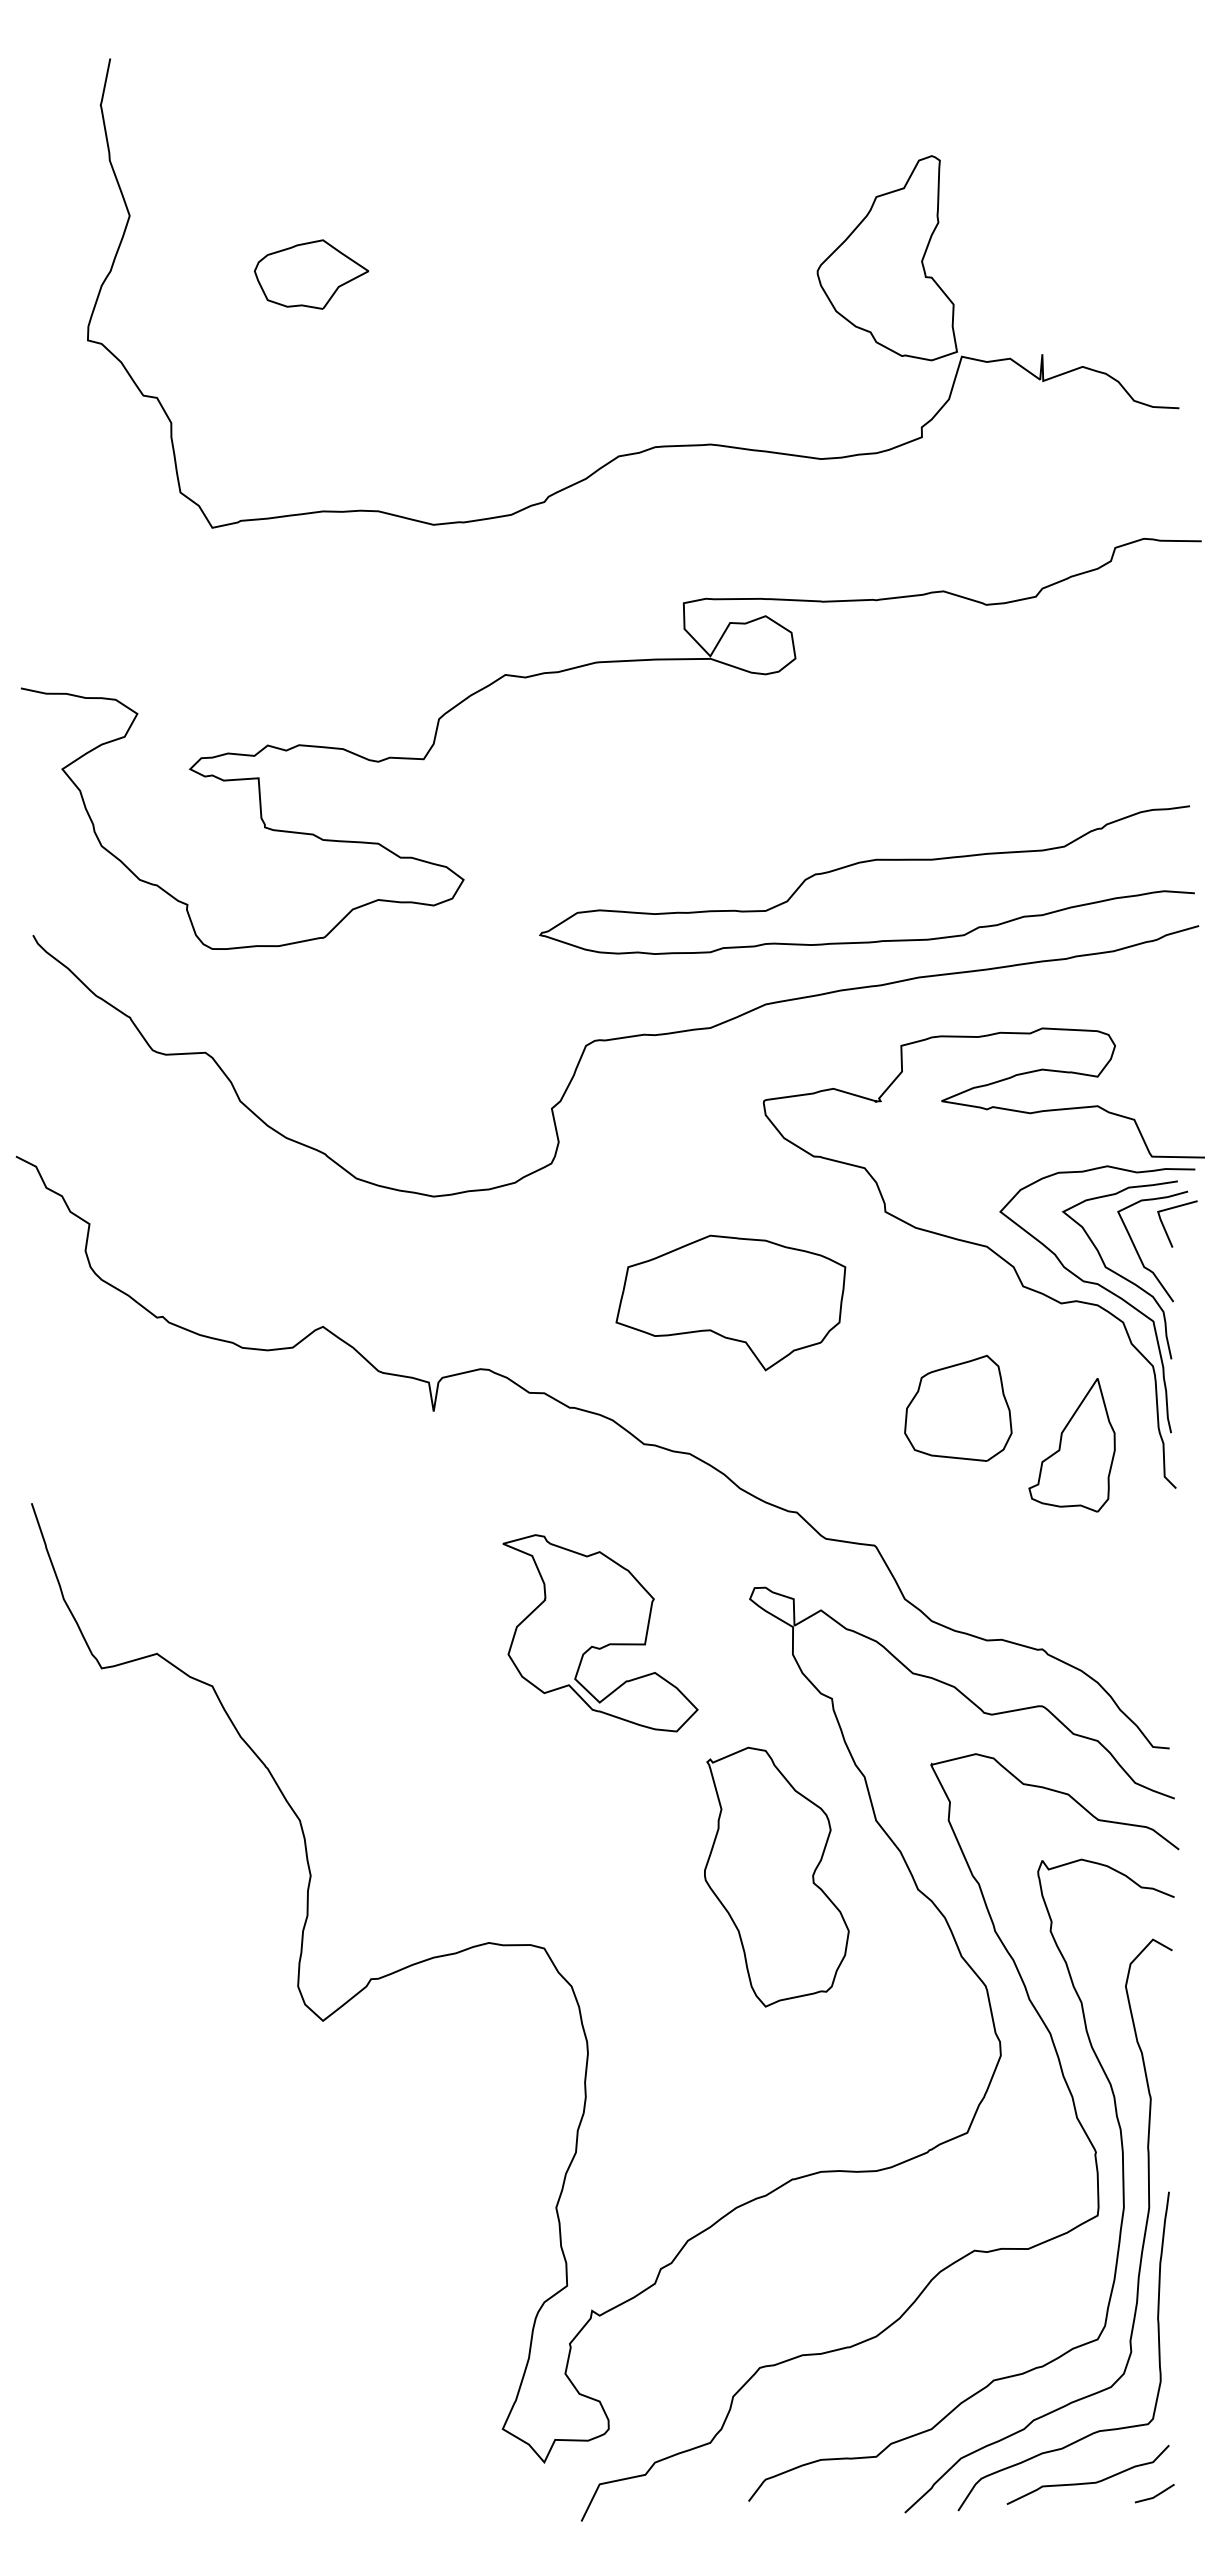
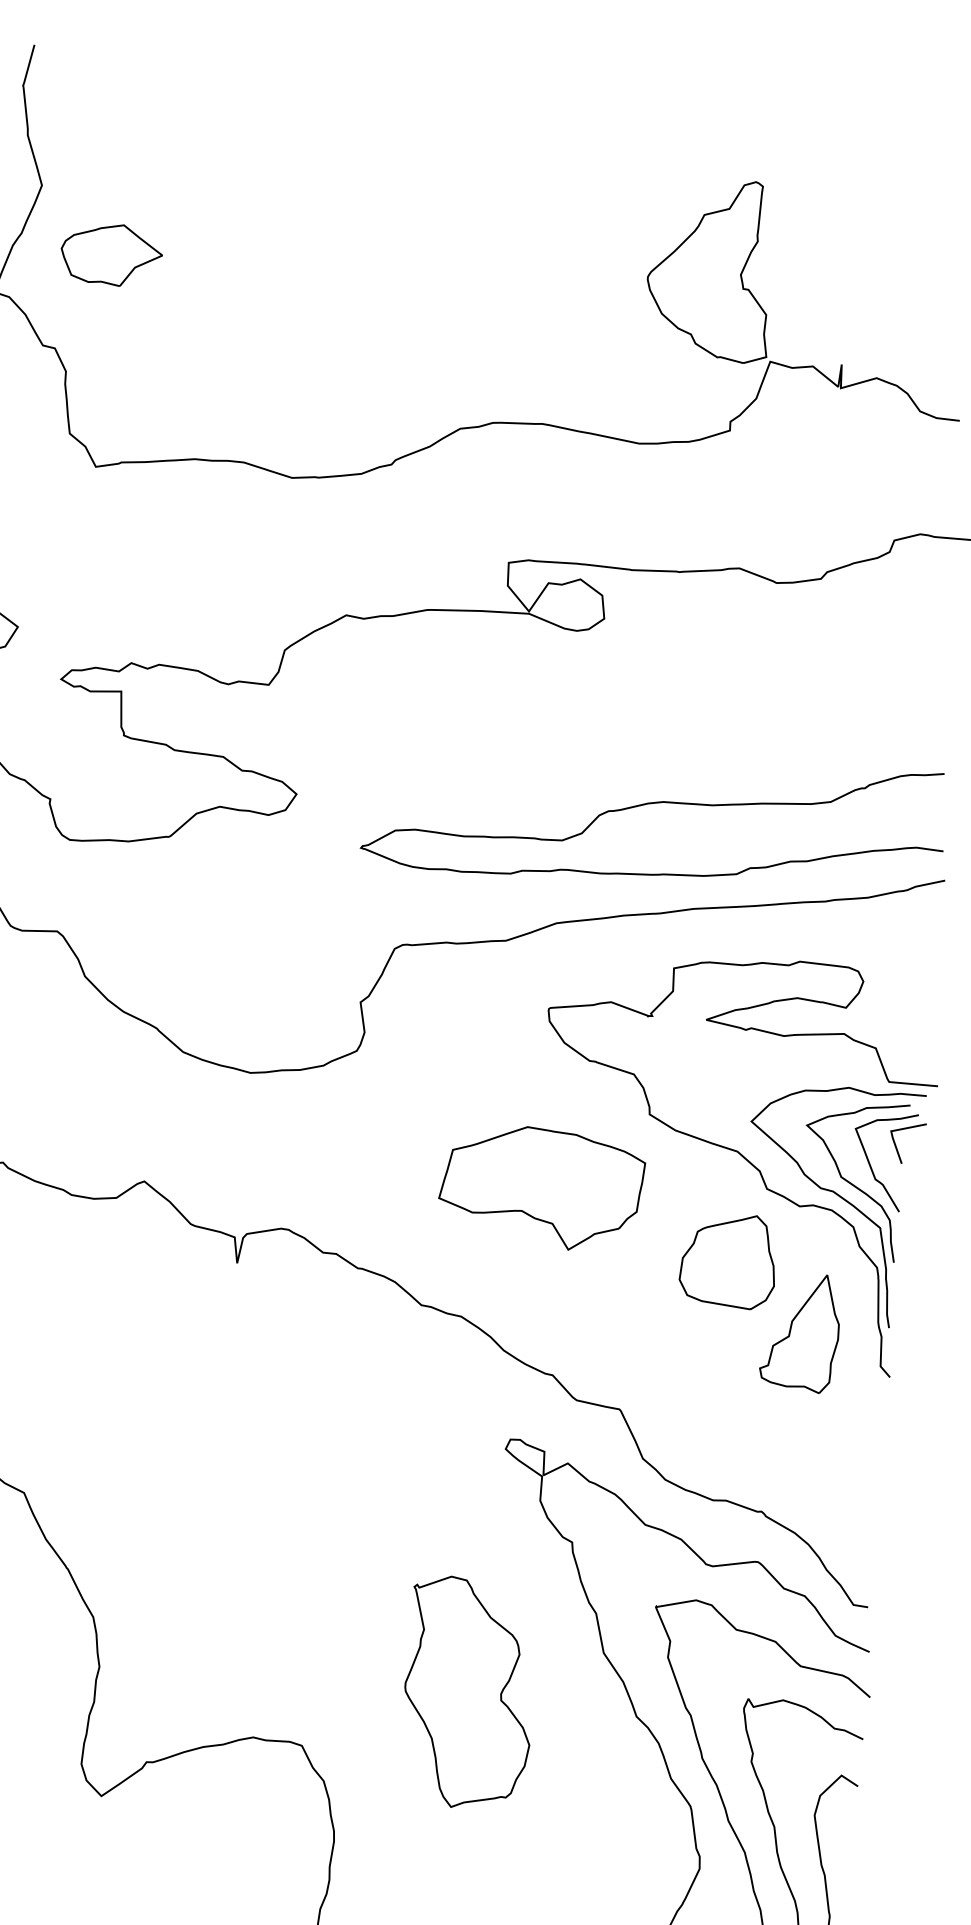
part: (311, 274) -> (111, 254), moved
part: (730, 1302) -> (541, 1187), moved
part: (958, 1407) -> (728, 1260), moved
part: (600, 1633) -> (371, 1470), removed
part: (776, 1876) -> (468, 1692), moved

